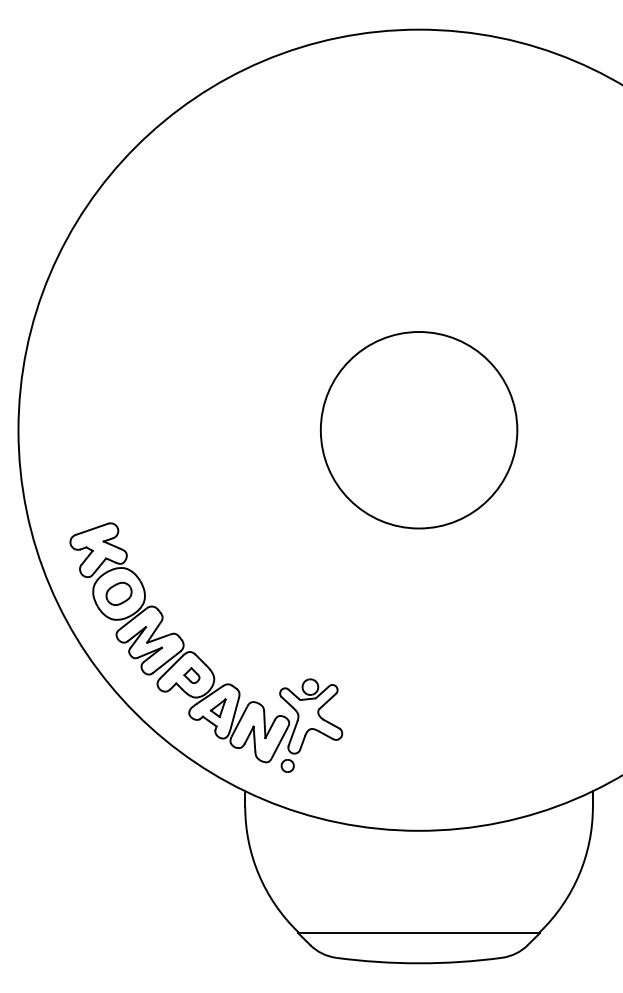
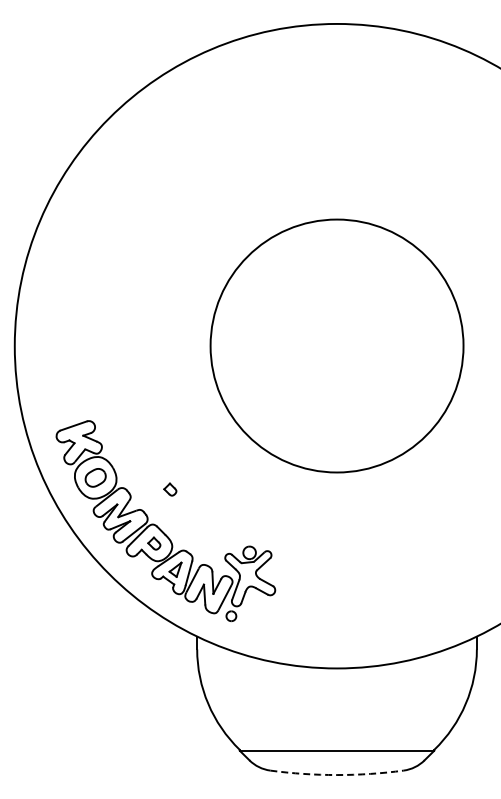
circle: (418, 430) -> (336, 346), size x1.6
part: (212, 608) -> (170, 489), added
arc: (419, 963) -> (337, 775), solid -> dashed

